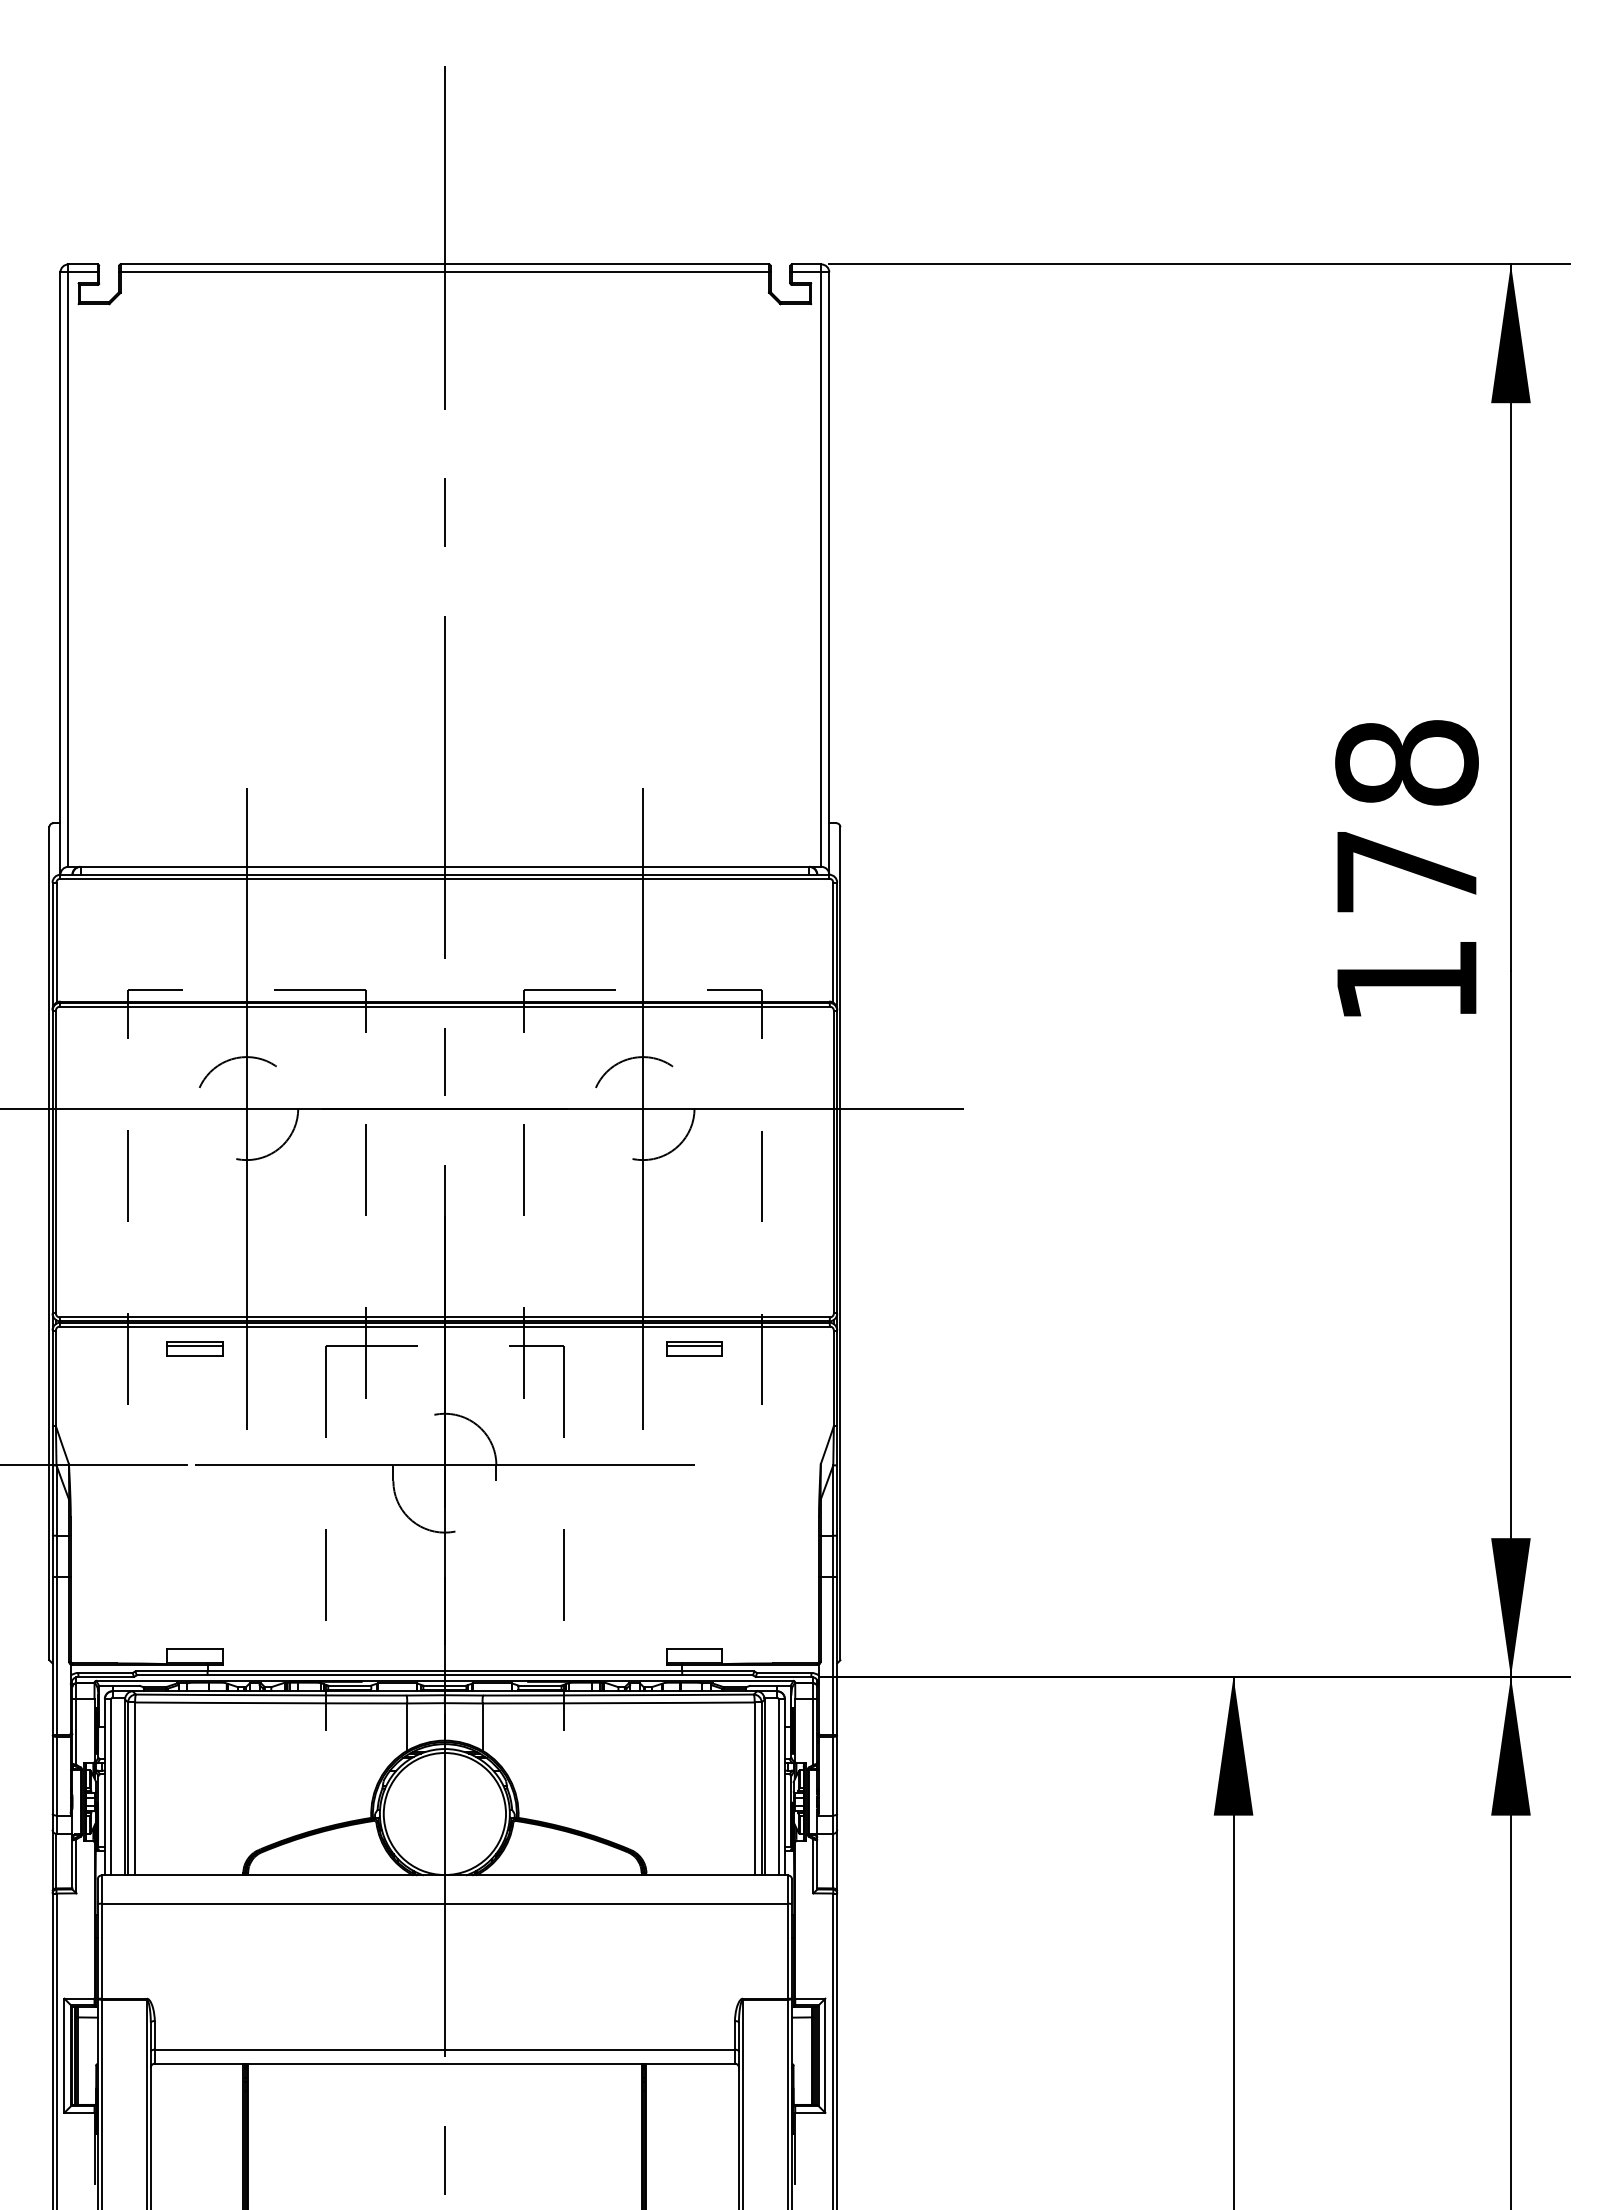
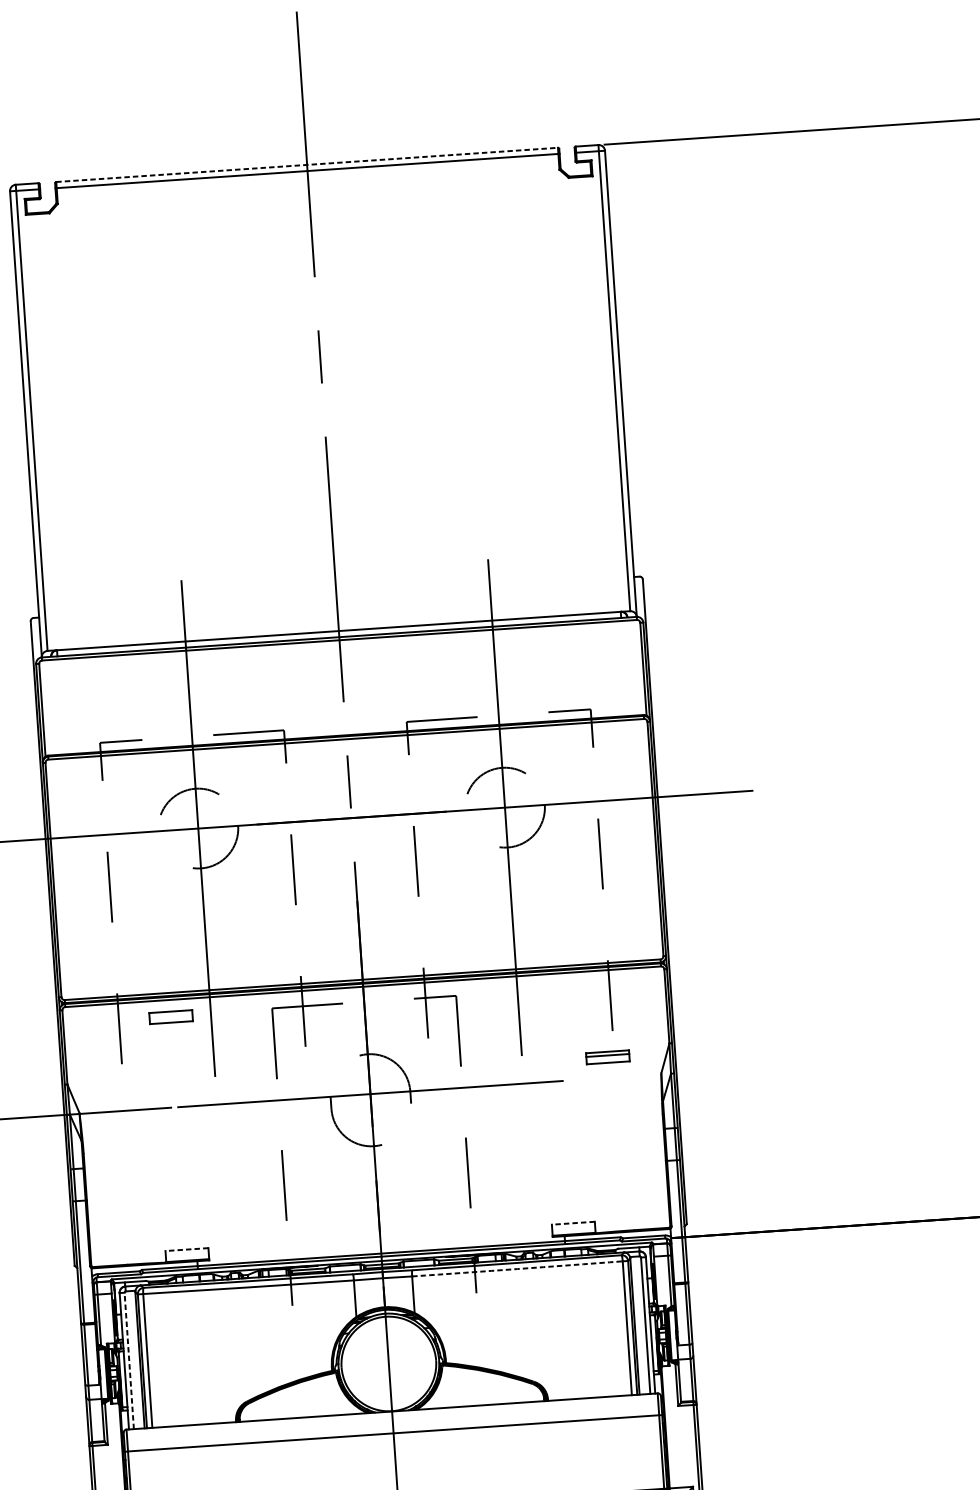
line: (445, 264) -> (307, 164), solid -> dashed
line: (194, 1346) -> (170, 1015), removed
part: (694, 1348) -> (607, 1057), moved
line: (195, 1649) -> (187, 1249), solid -> dashed
line: (694, 1649) -> (573, 1223), solid -> dashed
arc: (618, 1703) -> (517, 1269), solid -> dashed
line: (111, 1786) -> (129, 1360), solid -> dashed

